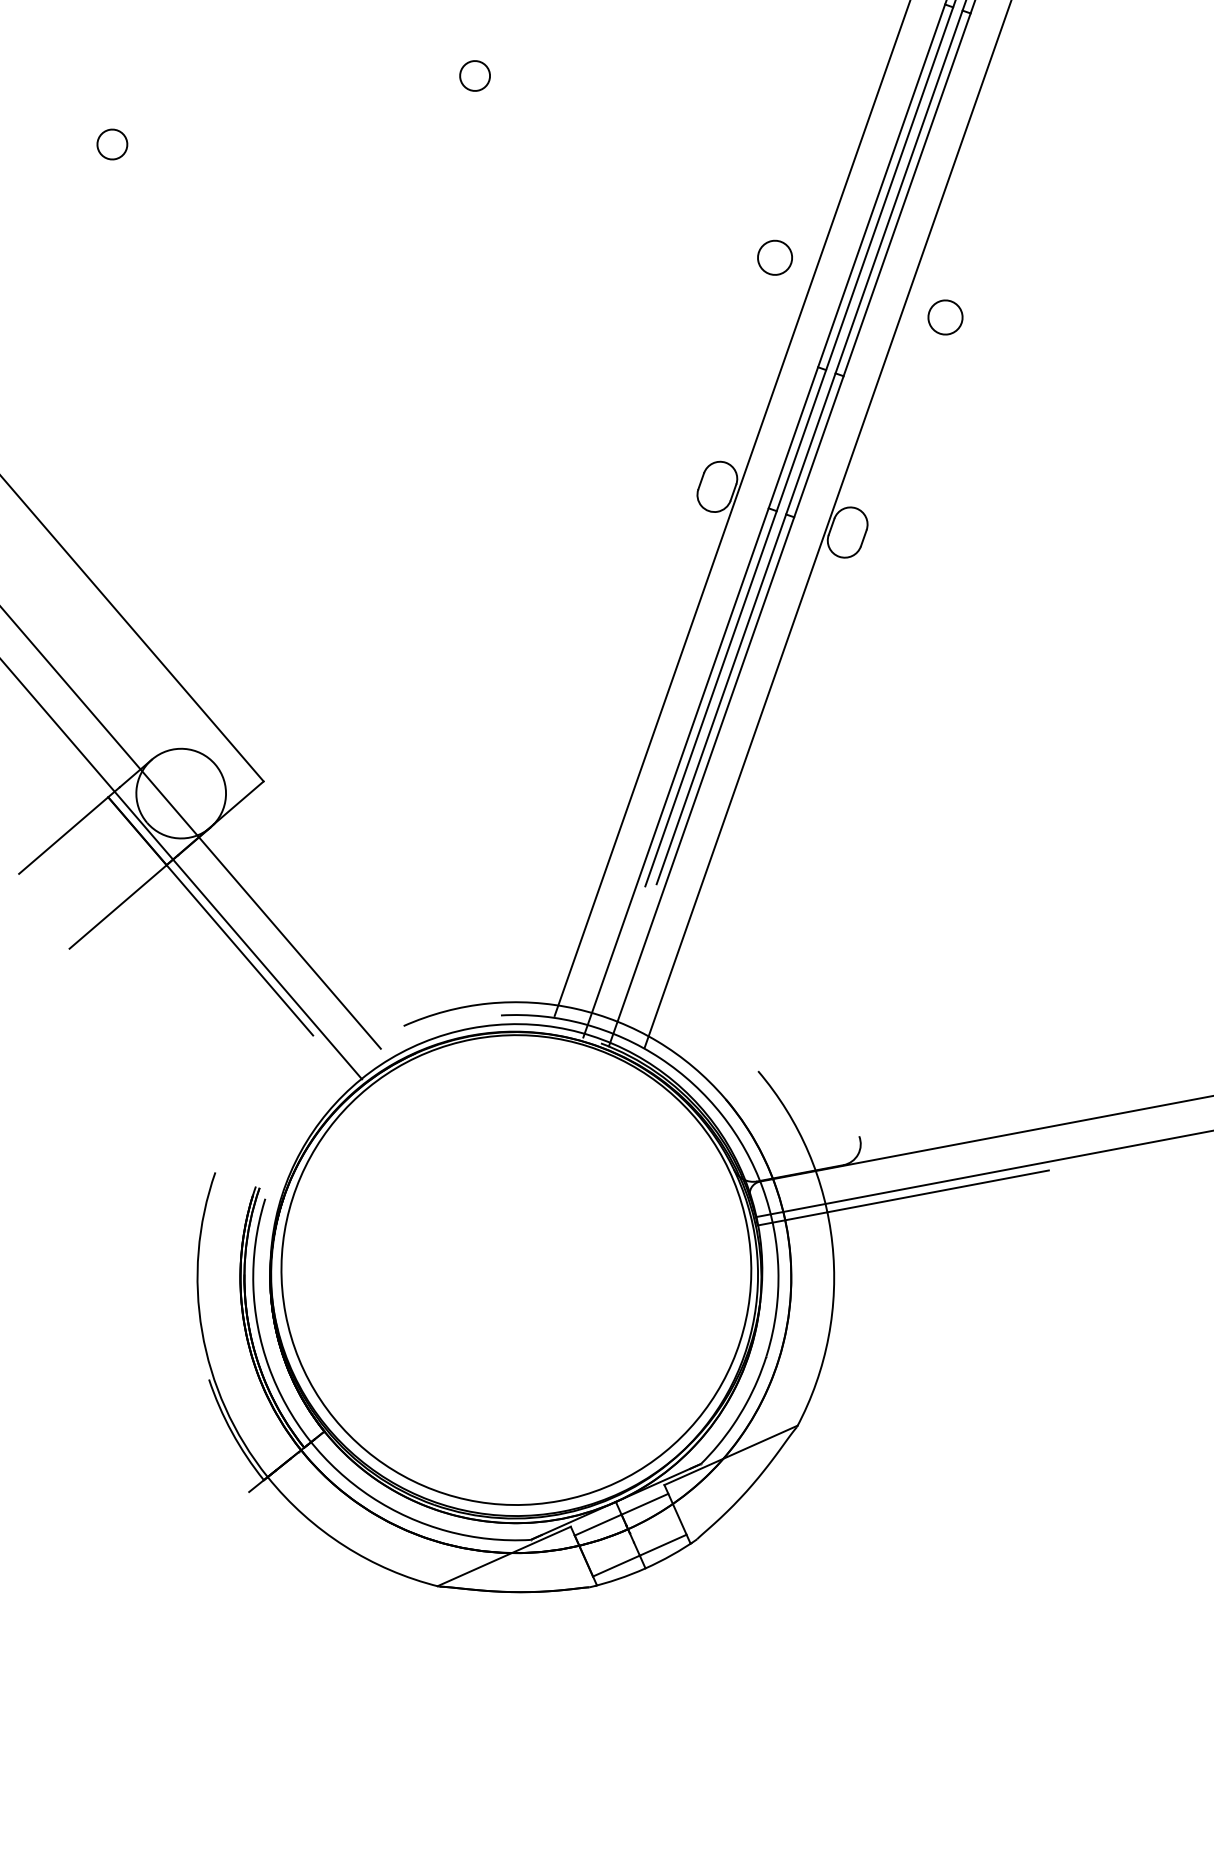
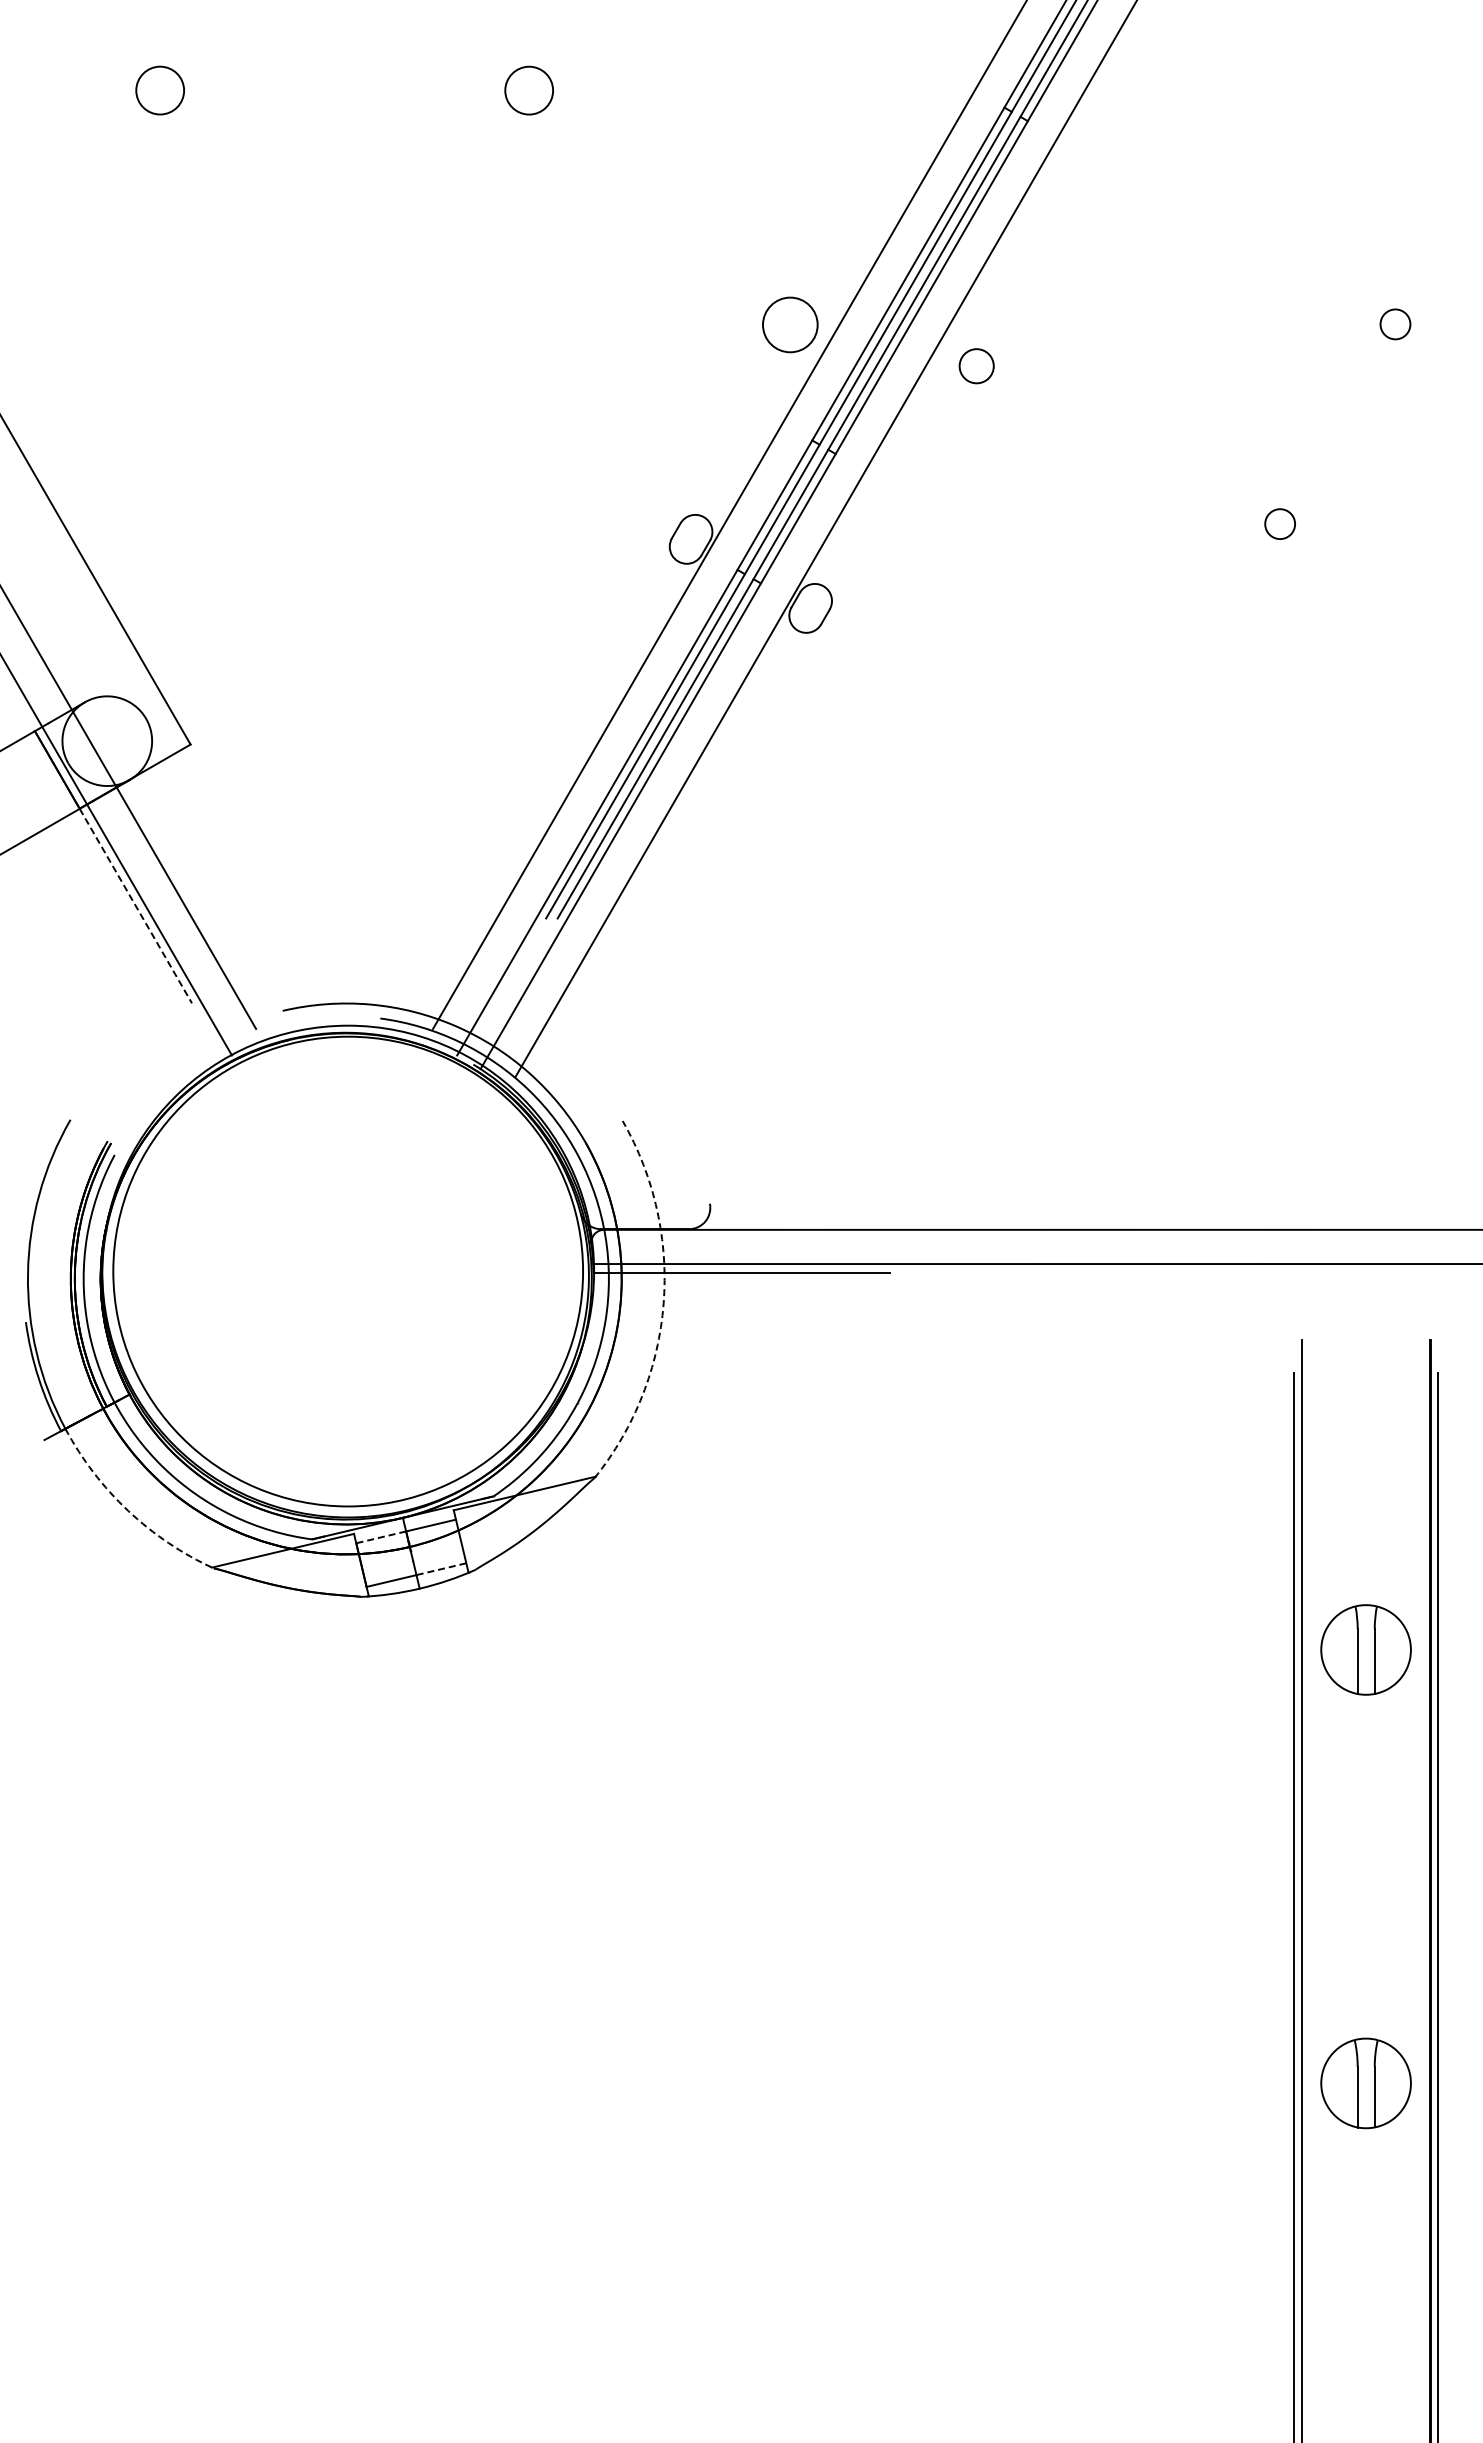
circle: (475, 75) -> (529, 90), size x1.6
circle: (112, 144) -> (160, 90), size x1.6
circle: (775, 257) -> (790, 324), size x1.6
circle: (945, 317) -> (976, 366), moved
line: (240, 950) -> (136, 906), solid -> dashed
arc: (832, 1242) -> (663, 1303), solid -> dashed
line: (598, 1525) -> (381, 1537), solid -> dashed
arc: (344, 1545) -> (128, 1510), solid -> dashed
line: (663, 1545) -> (441, 1569), solid -> dashed

